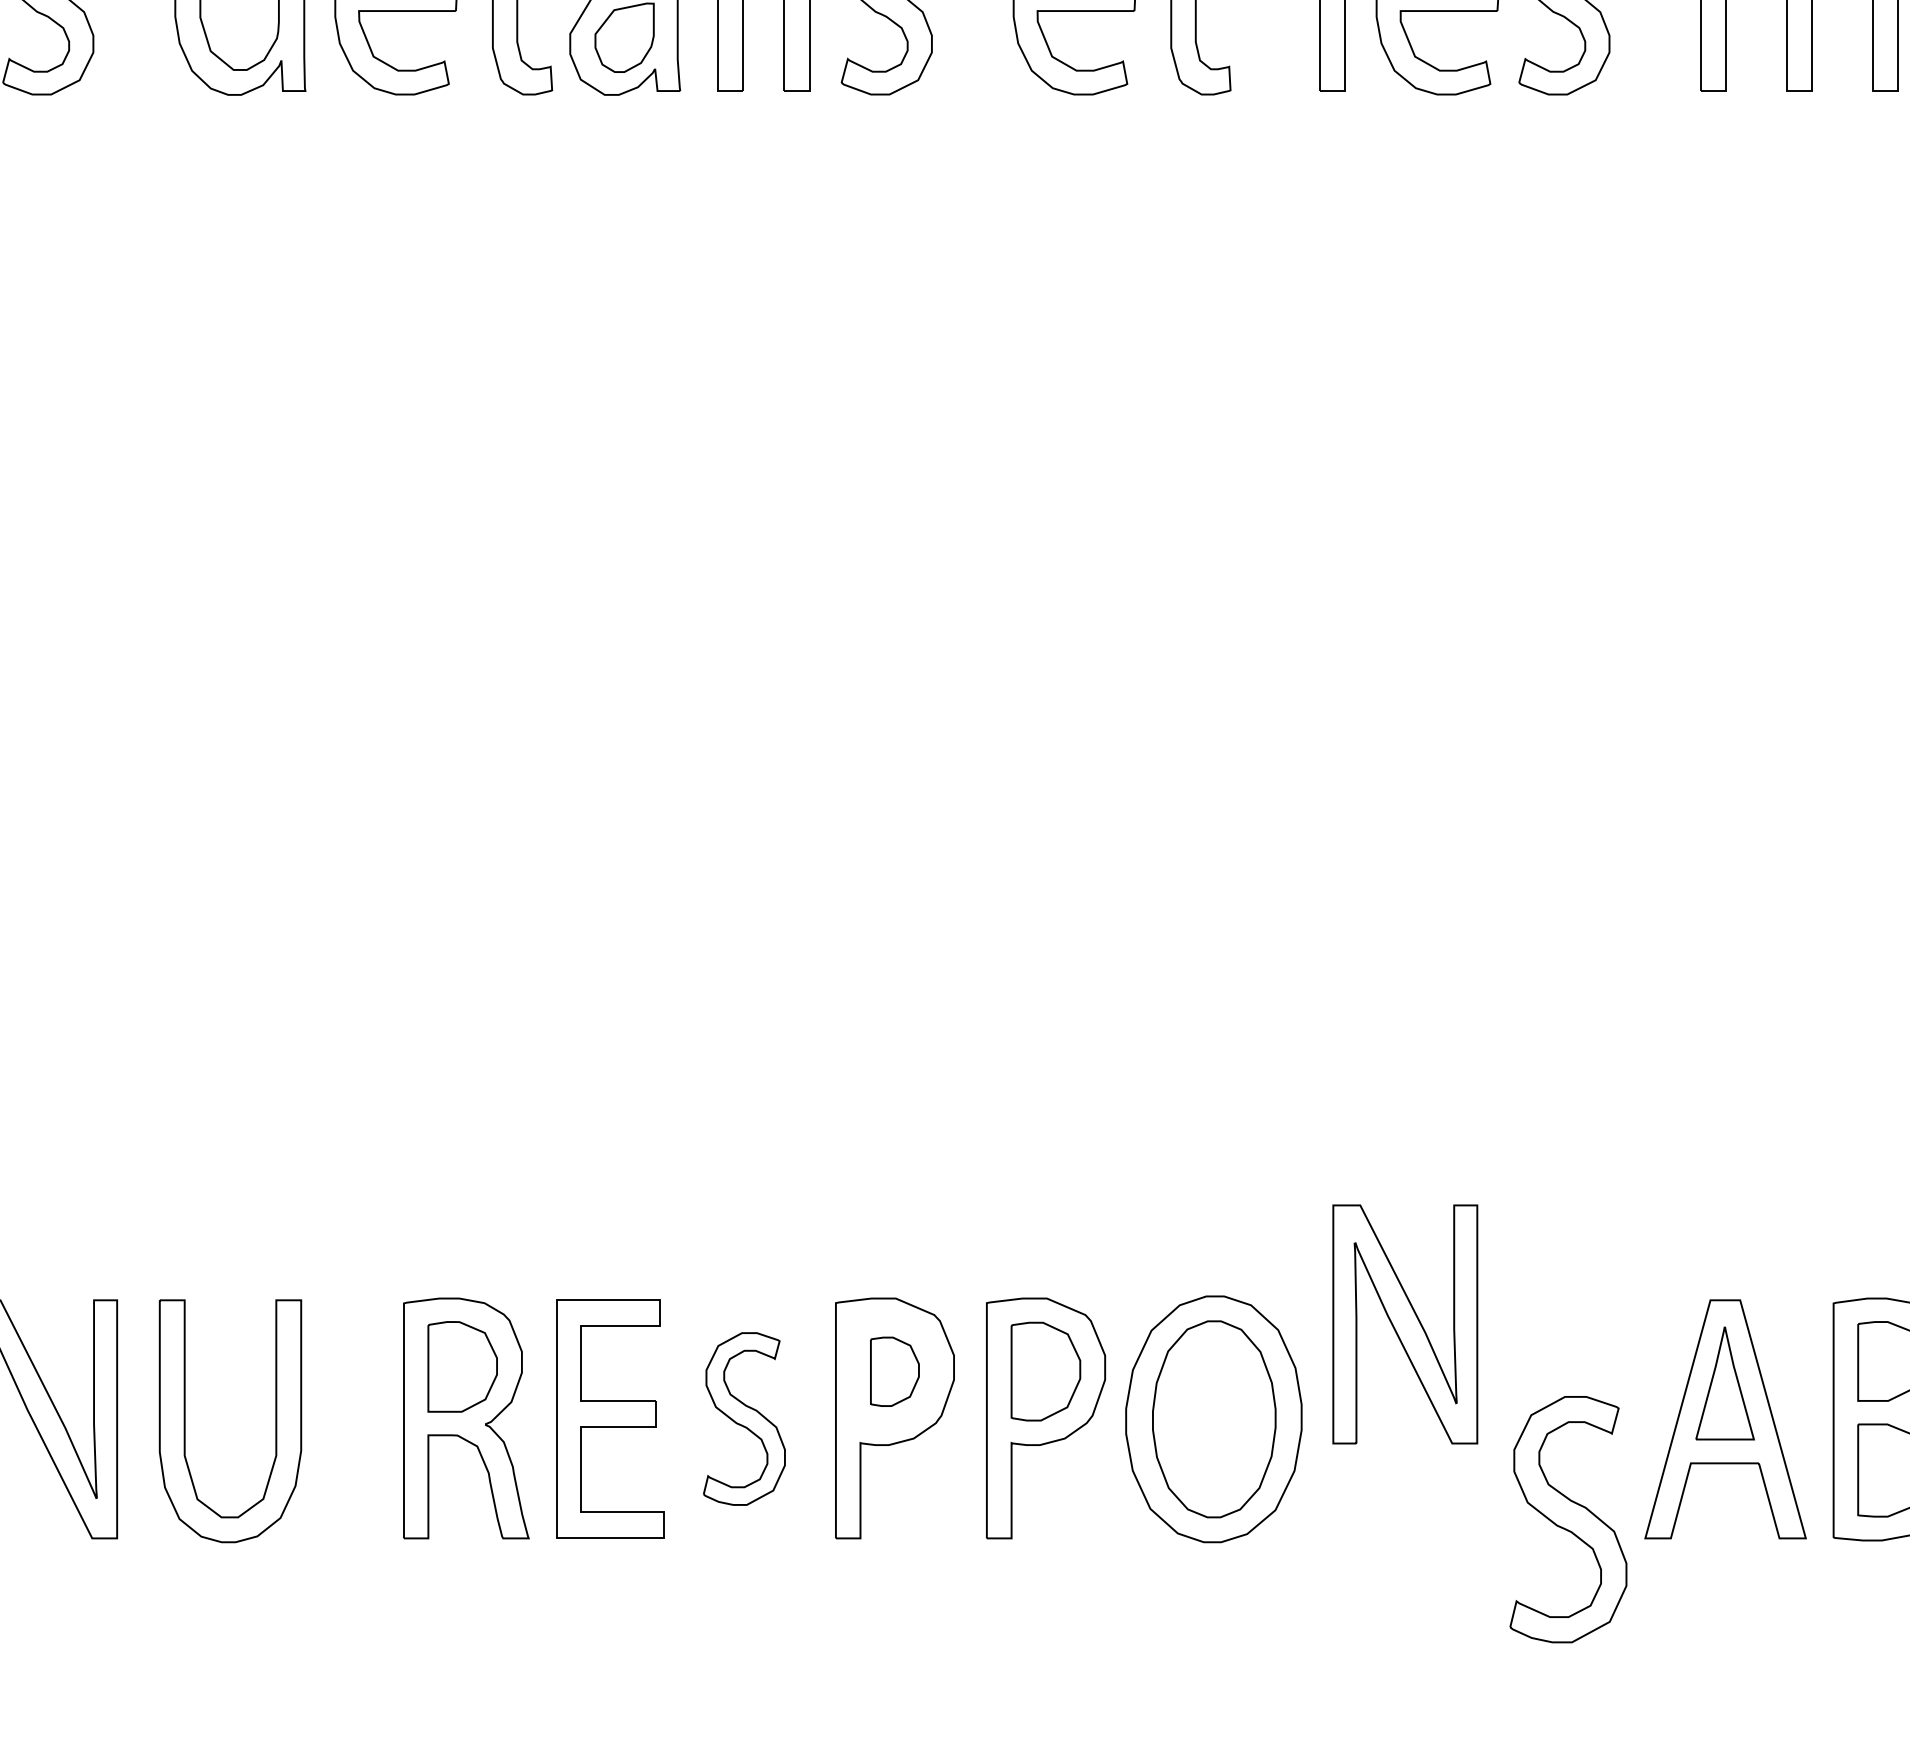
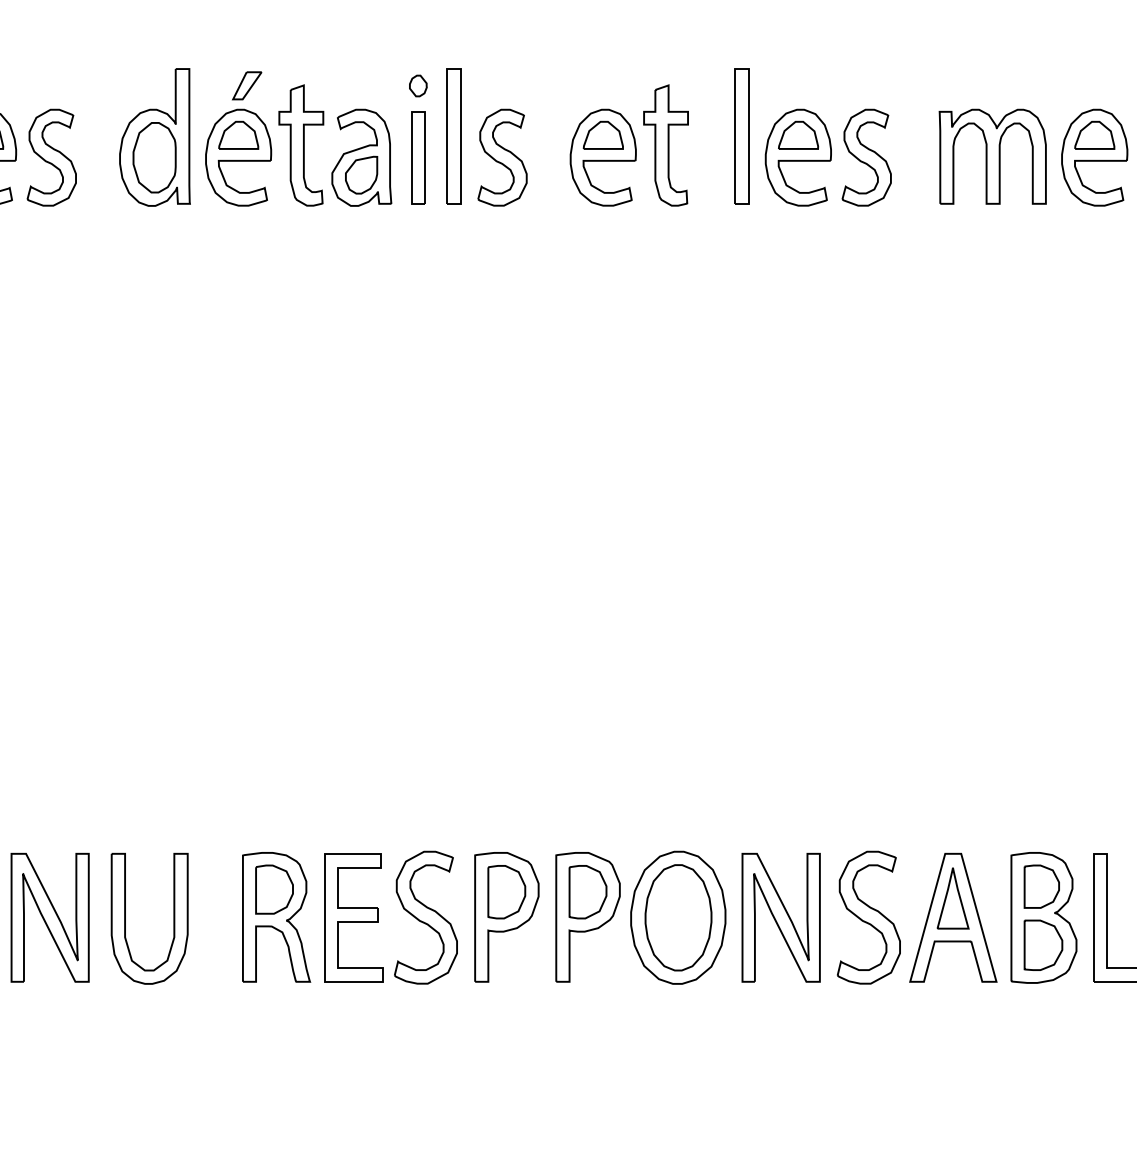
part: (1404, 1323) -> (780, 917), moved
part: (894, 1372) -> (506, 892), size x1.43
part: (743, 1418) -> (425, 917), size x1.43
part: (1567, 1519) -> (868, 917), moved

